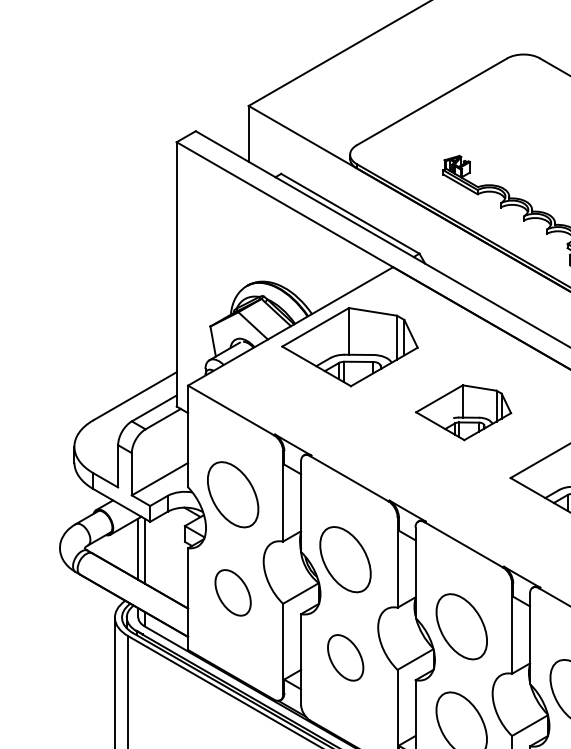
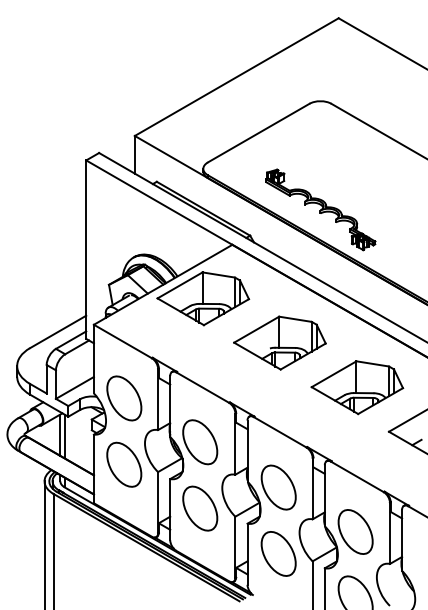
part: (462, 411) -> (279, 342), size x1.43
part: (233, 592) -> (124, 464), size x1.43
part: (345, 657) -> (200, 508), size x1.43

